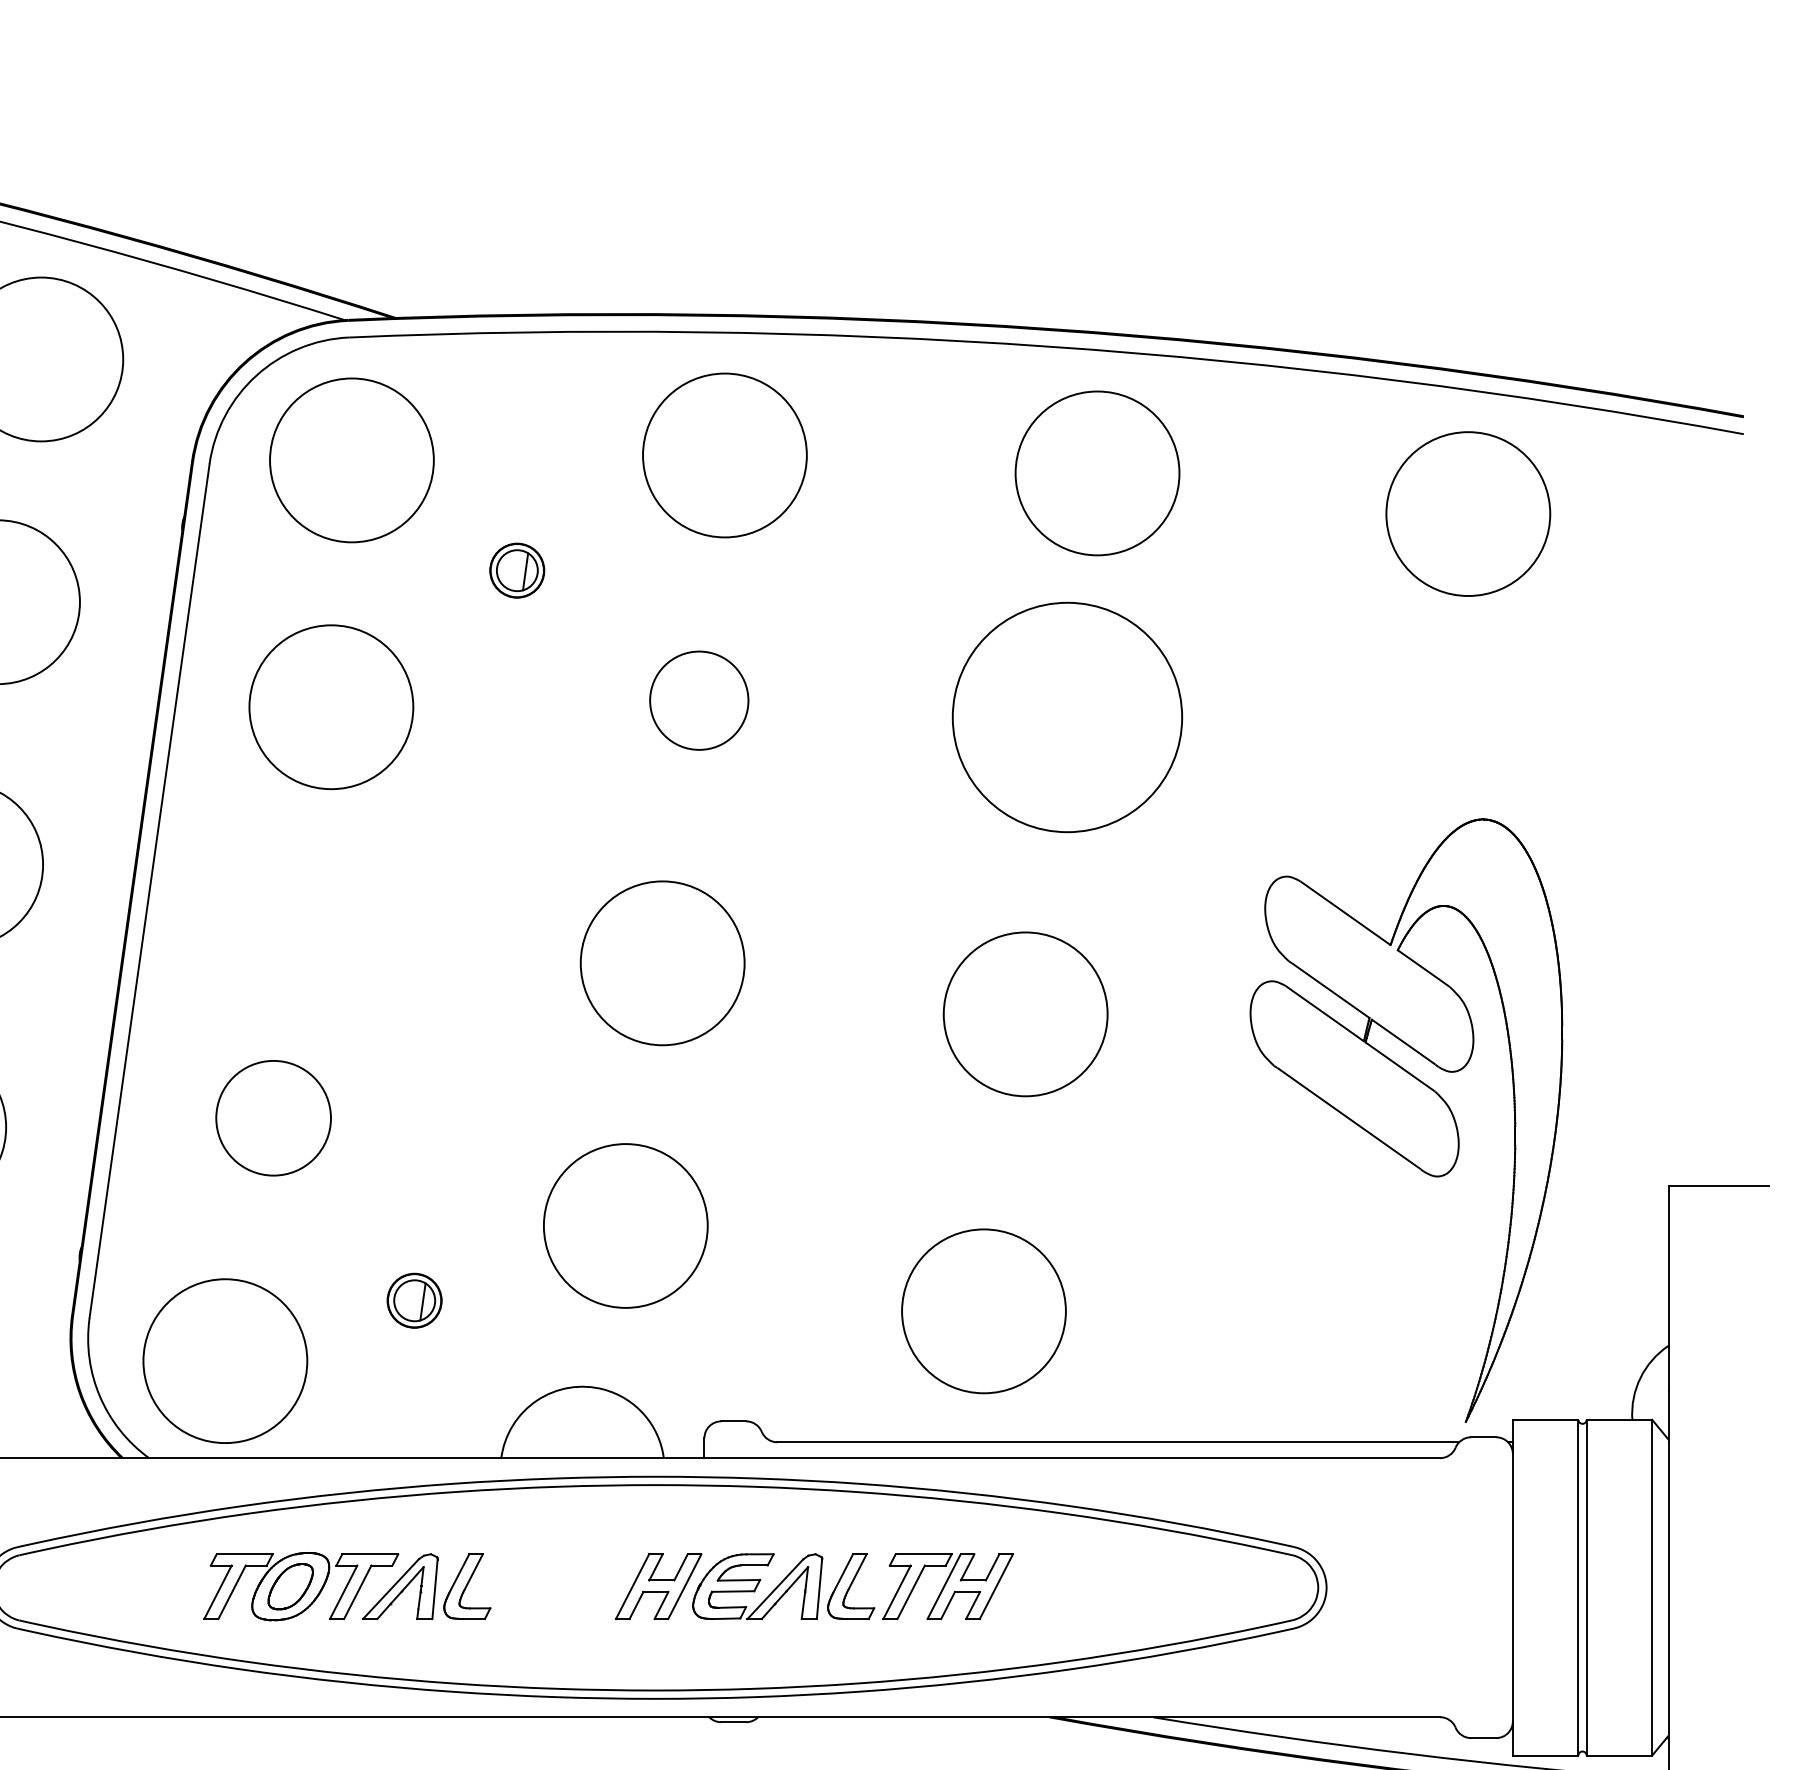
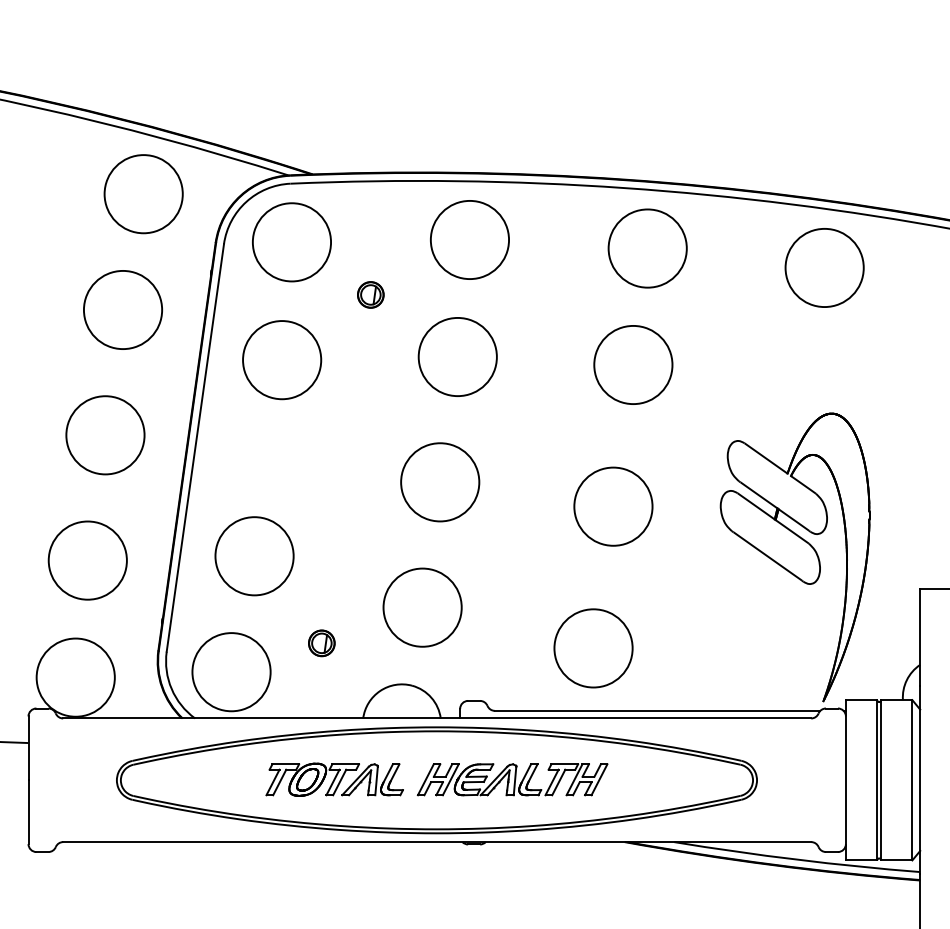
circle: (698, 699) -> (457, 356), size x1.67
circle: (1067, 716) -> (633, 364), size x0.71
circle: (273, 1118) -> (254, 556), size x1.43
part: (346, 1586) -> (334, 779), moved

